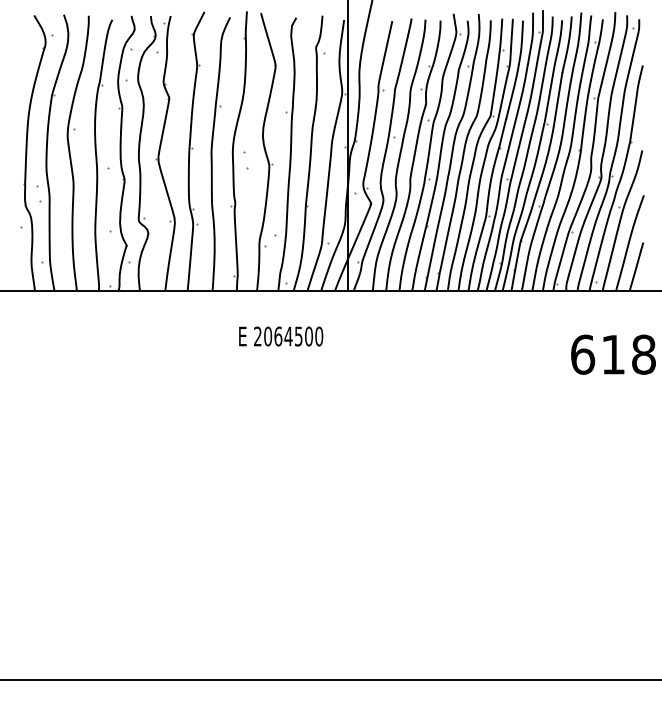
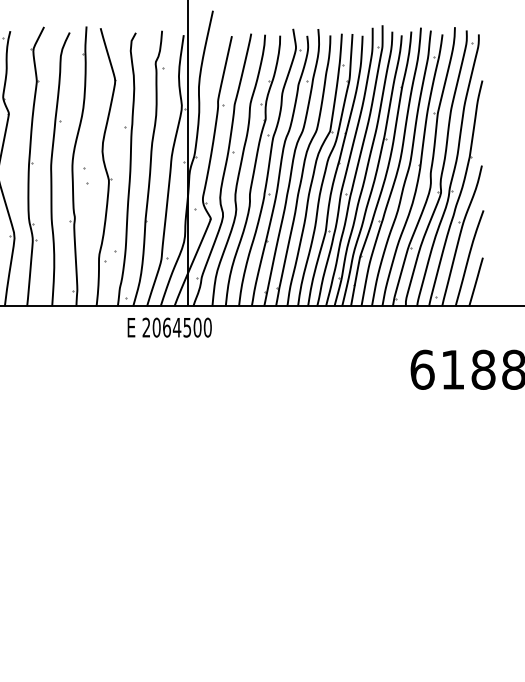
text: (281, 336) -> (170, 327), moved

